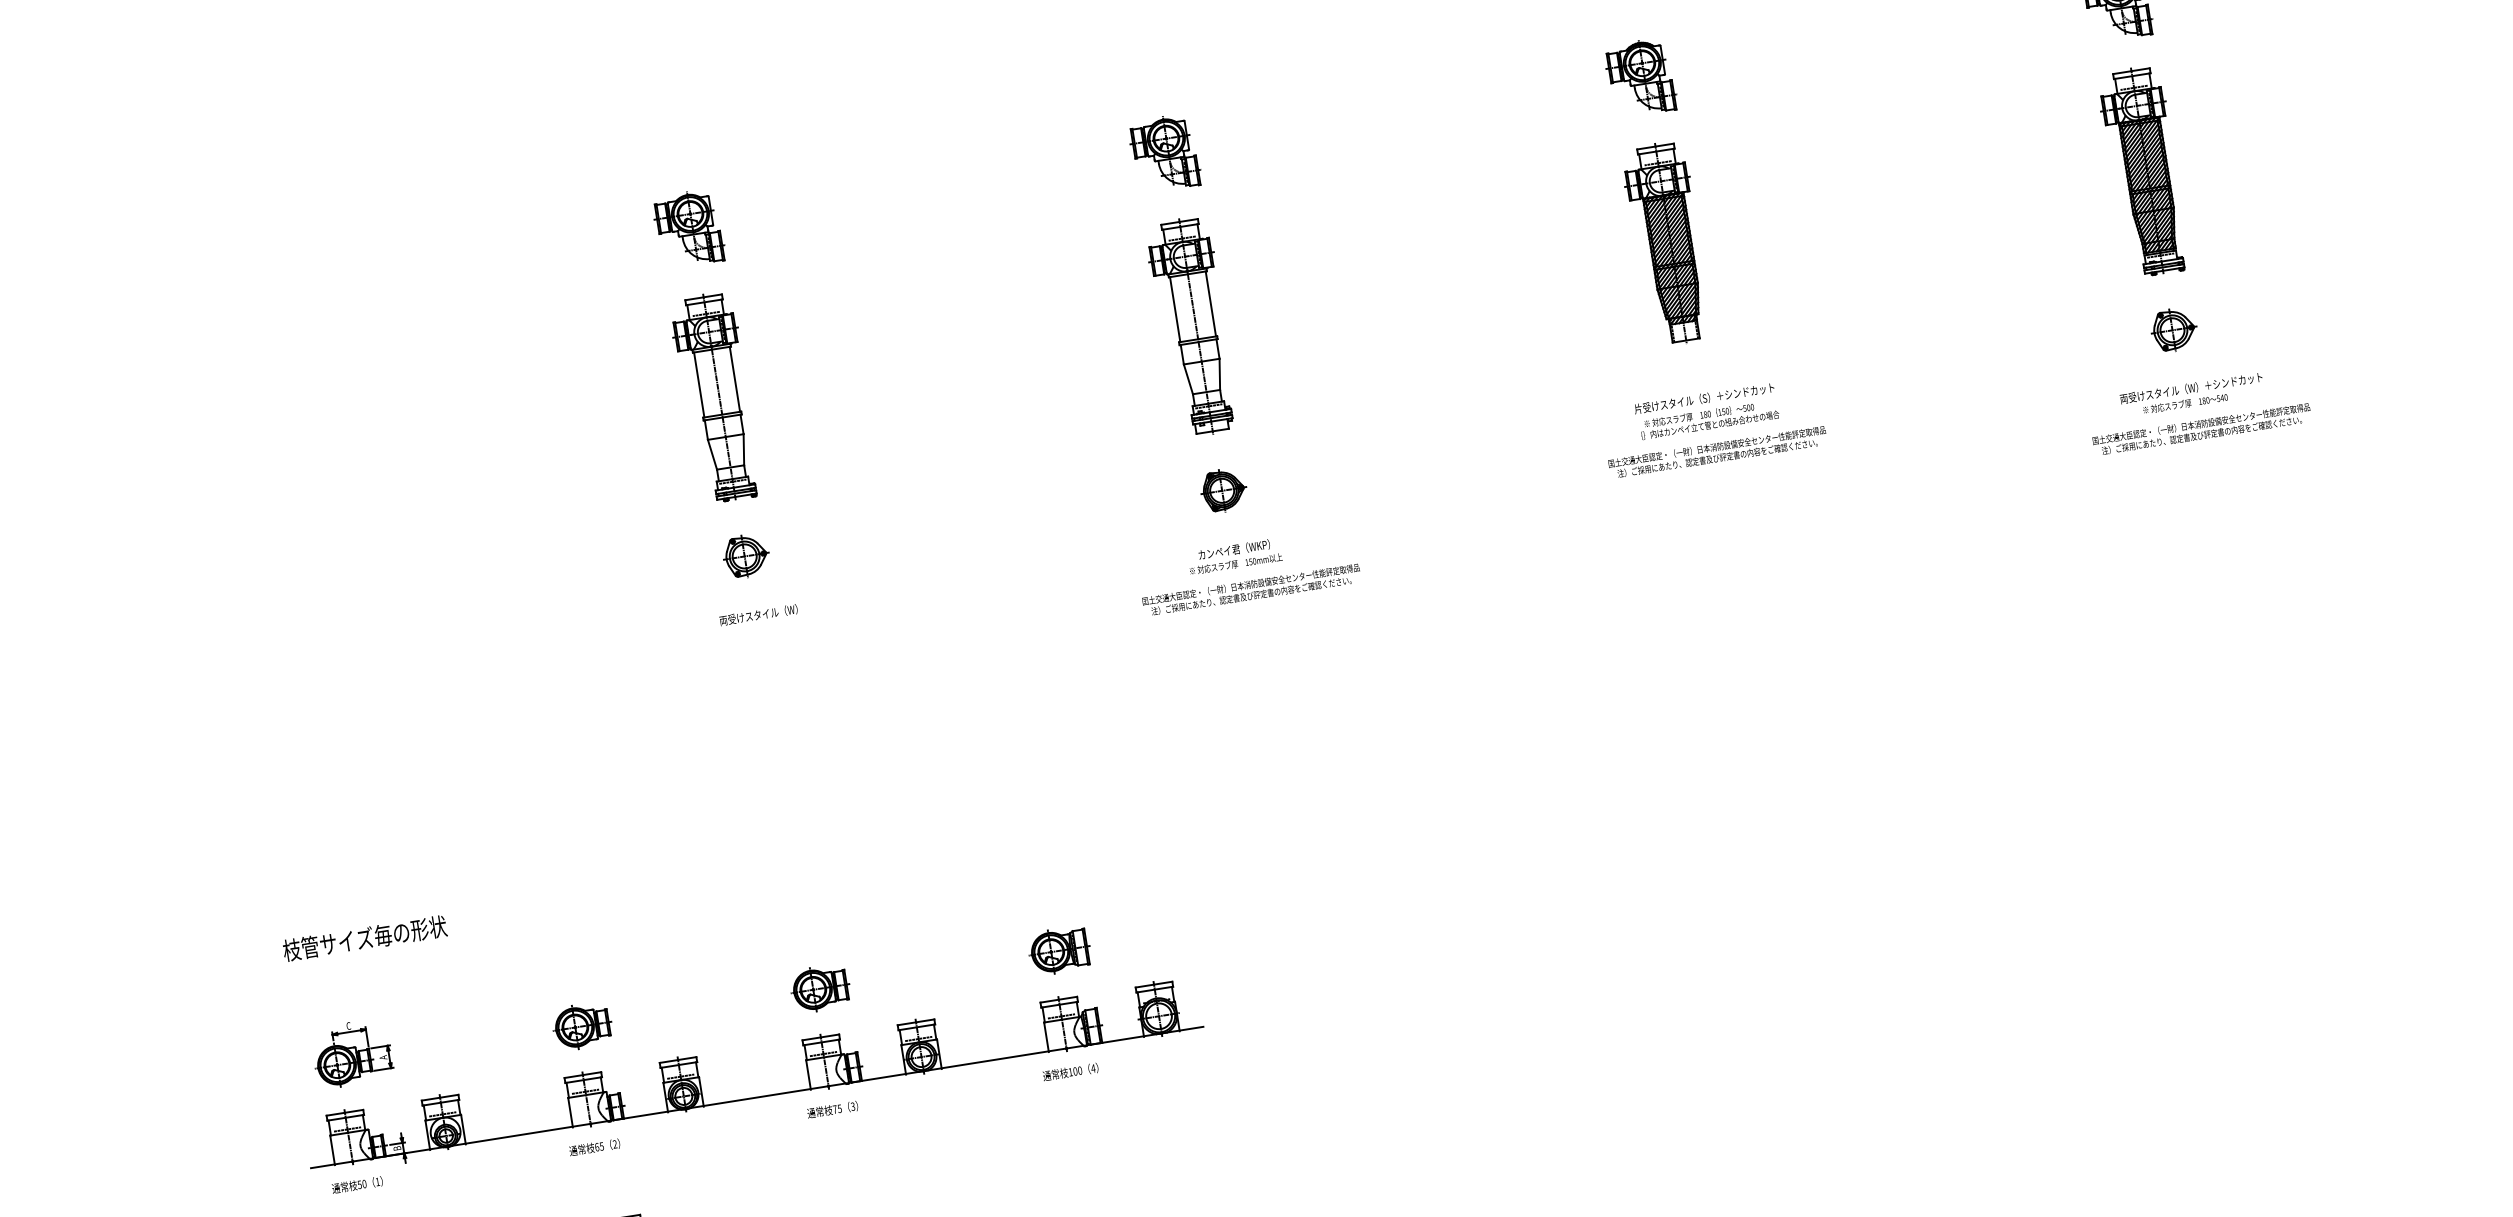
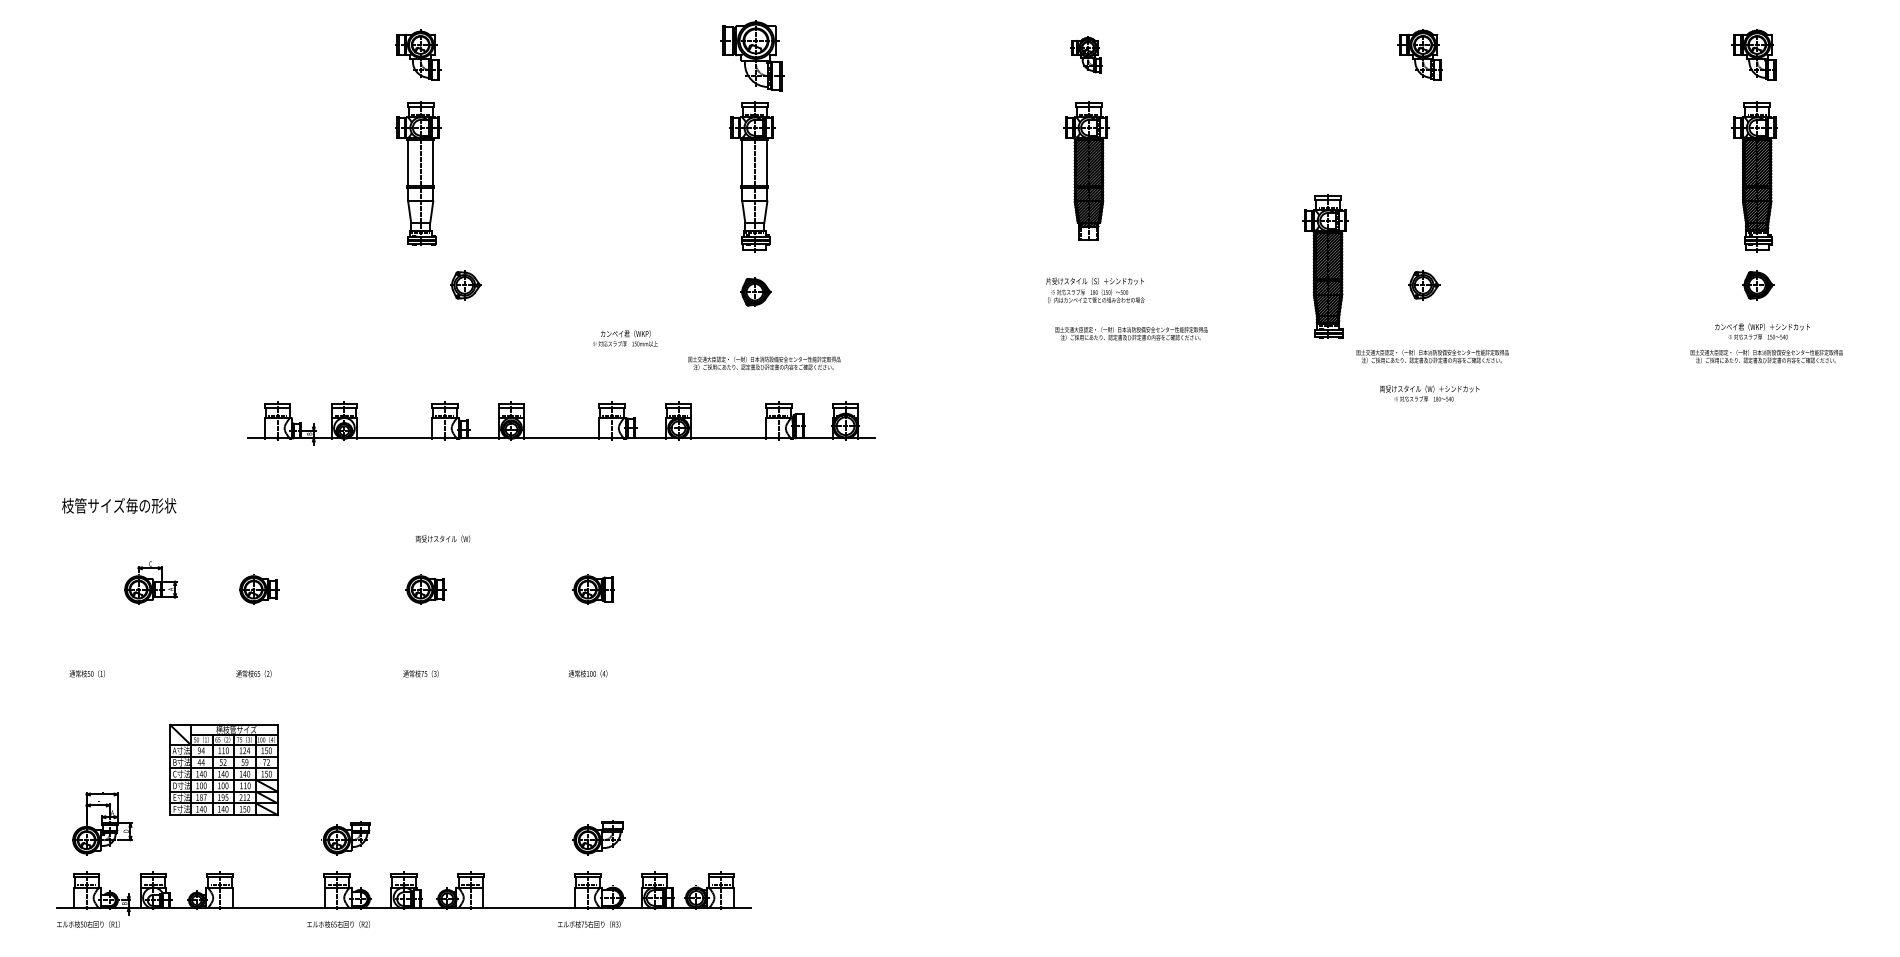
part: (1639, 77) -> (1085, 54), size x0.7
part: (1163, 152) -> (751, 54), size x1.4
part: (2143, 171) -> (1325, 266), moved
text: (2192, 394) -> (1429, 393), moved
text: (1717, 452) -> (1131, 333), moved
part: (745, 556) -> (465, 285), moved
text: (1234, 556) -> (625, 338), moved
text: (757, 614) -> (442, 538), moved
part: (352, 1052) -> (150, 582), moved
part: (756, 1096) -> (561, 437), moved

